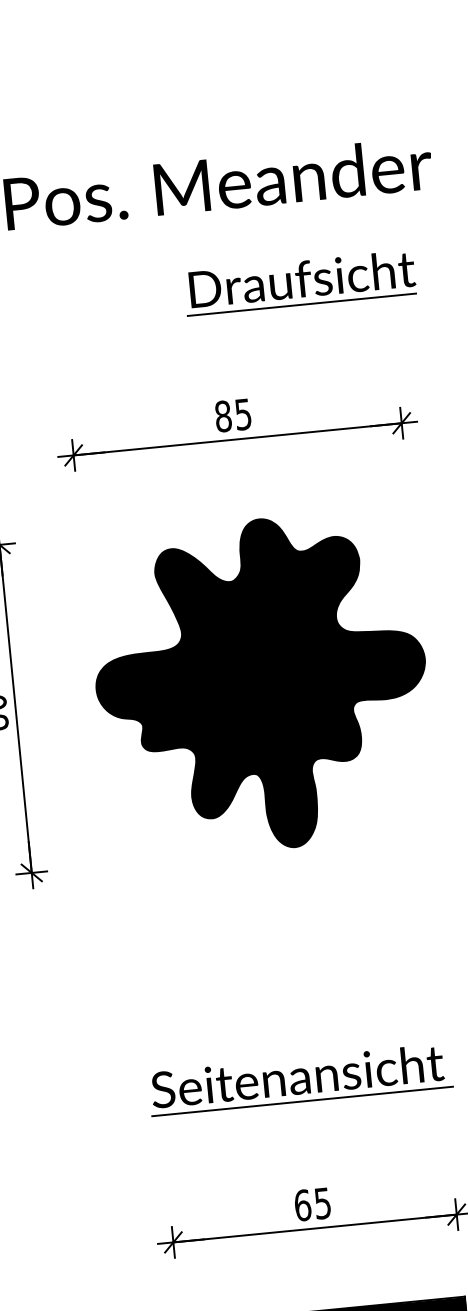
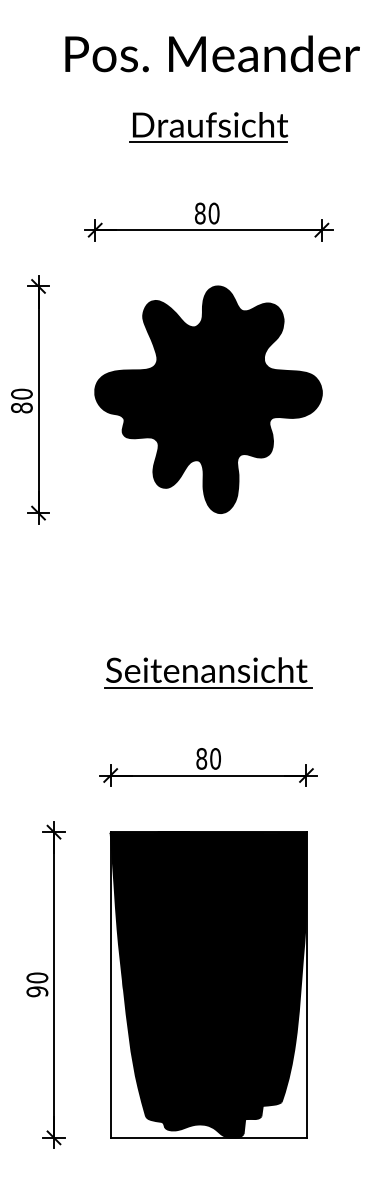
part: (299, 283) -> (208, 127), moved
text: (242, 414) -> (213, 213), 85 -> 80
text: (312, 1203) -> (208, 758), 65 -> 80

